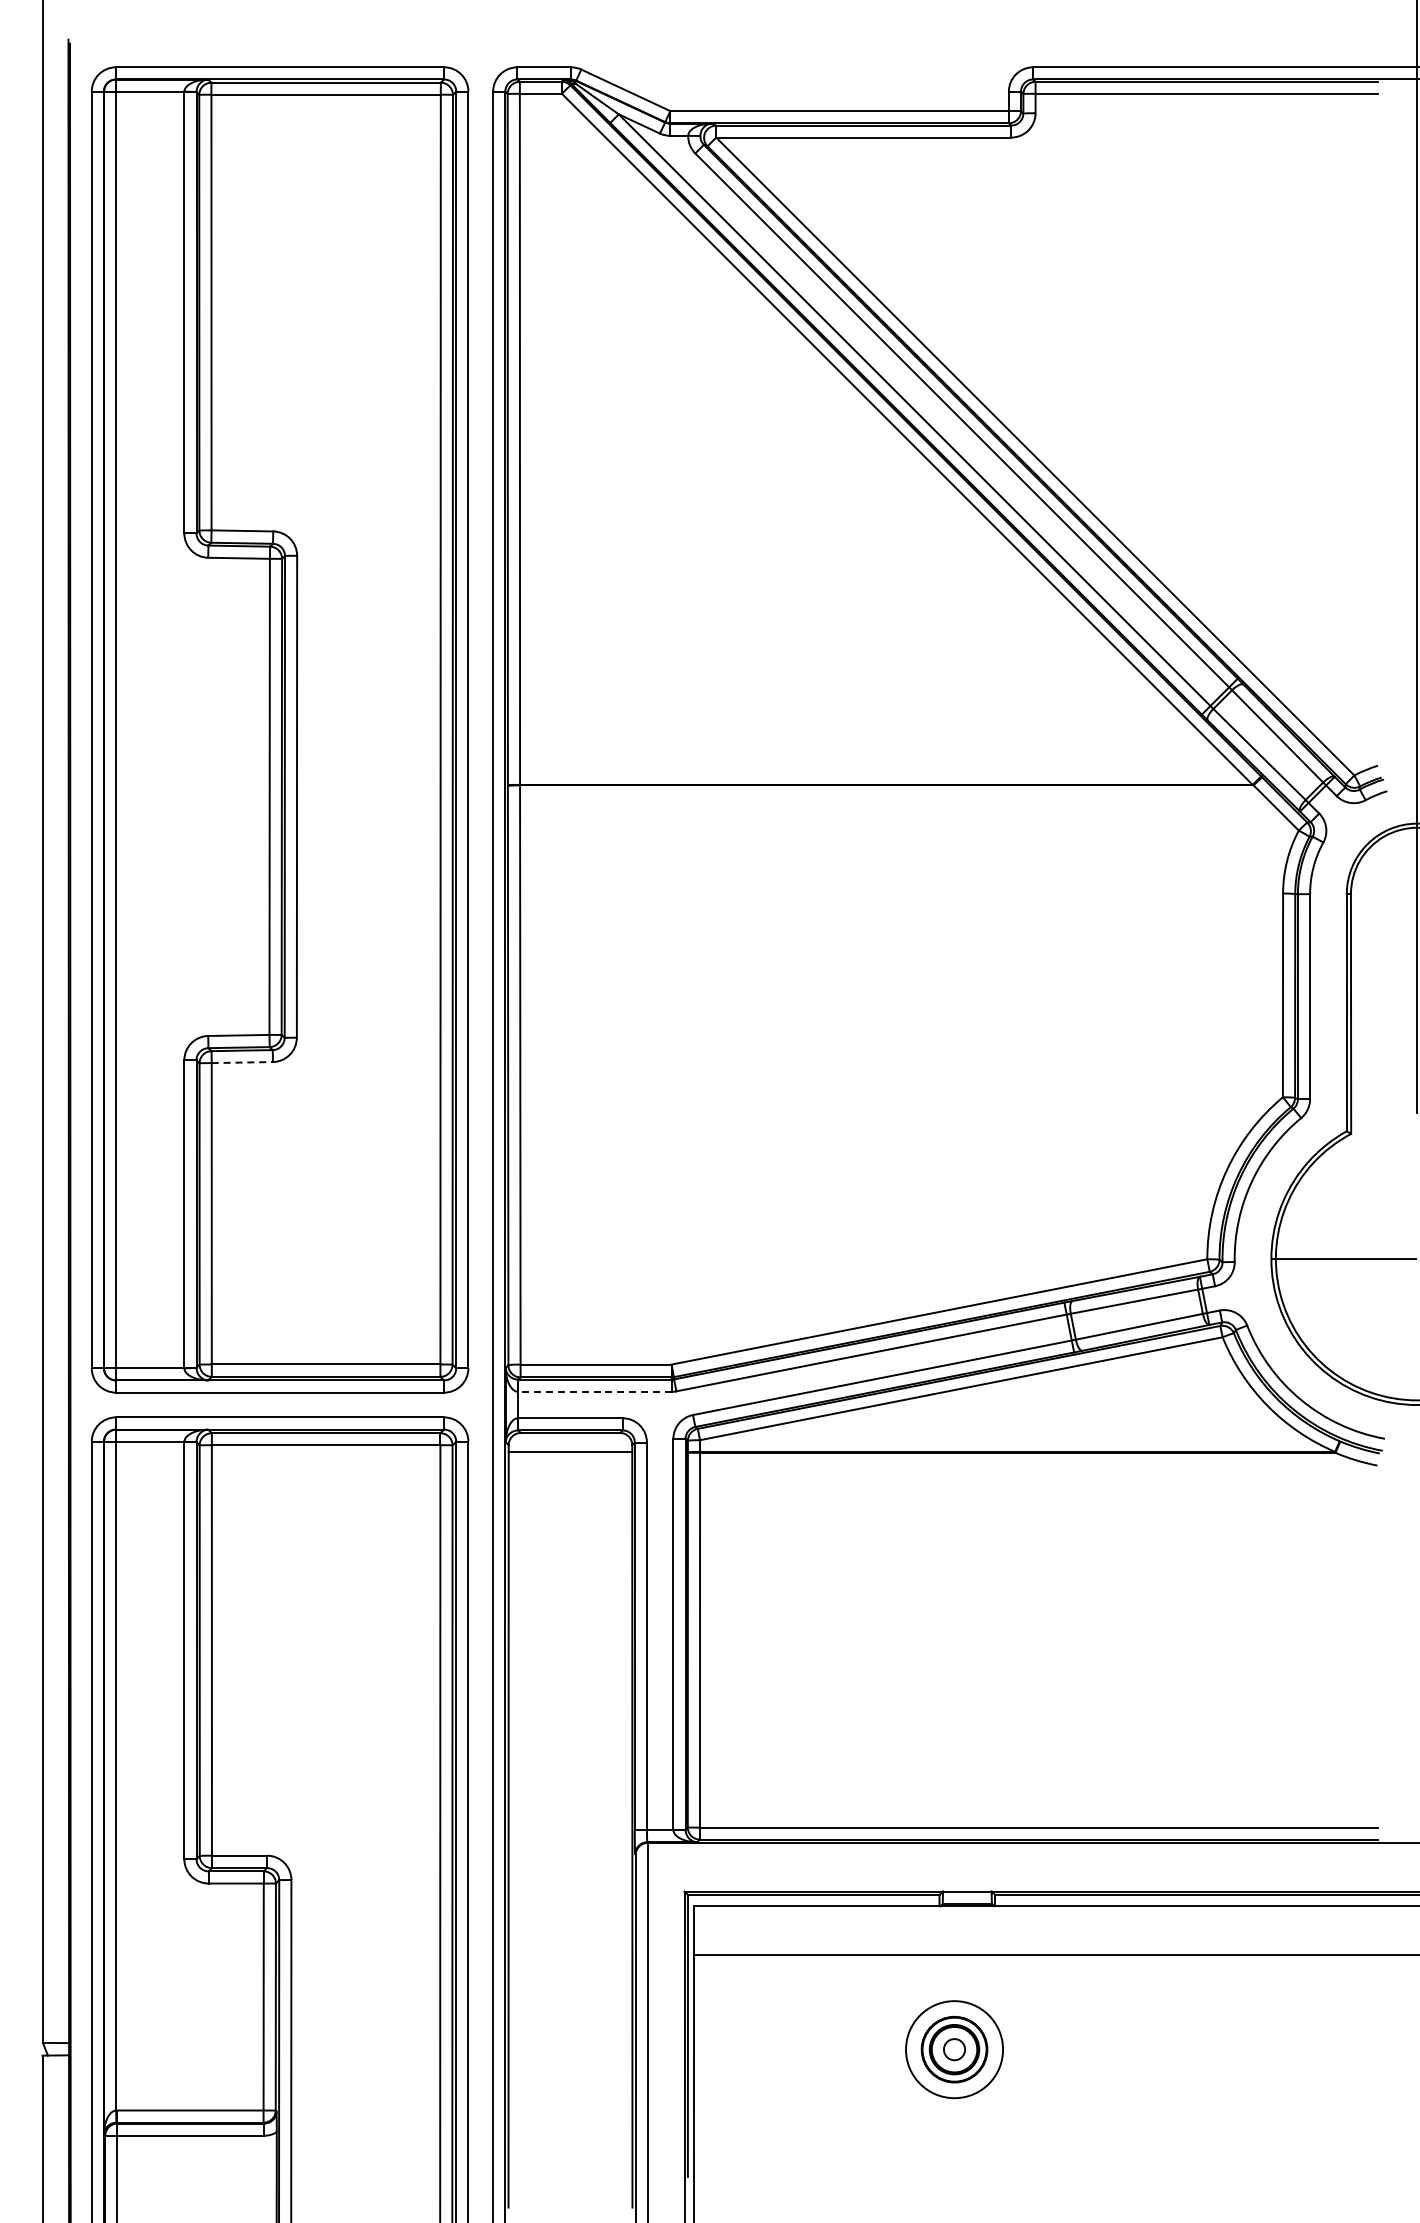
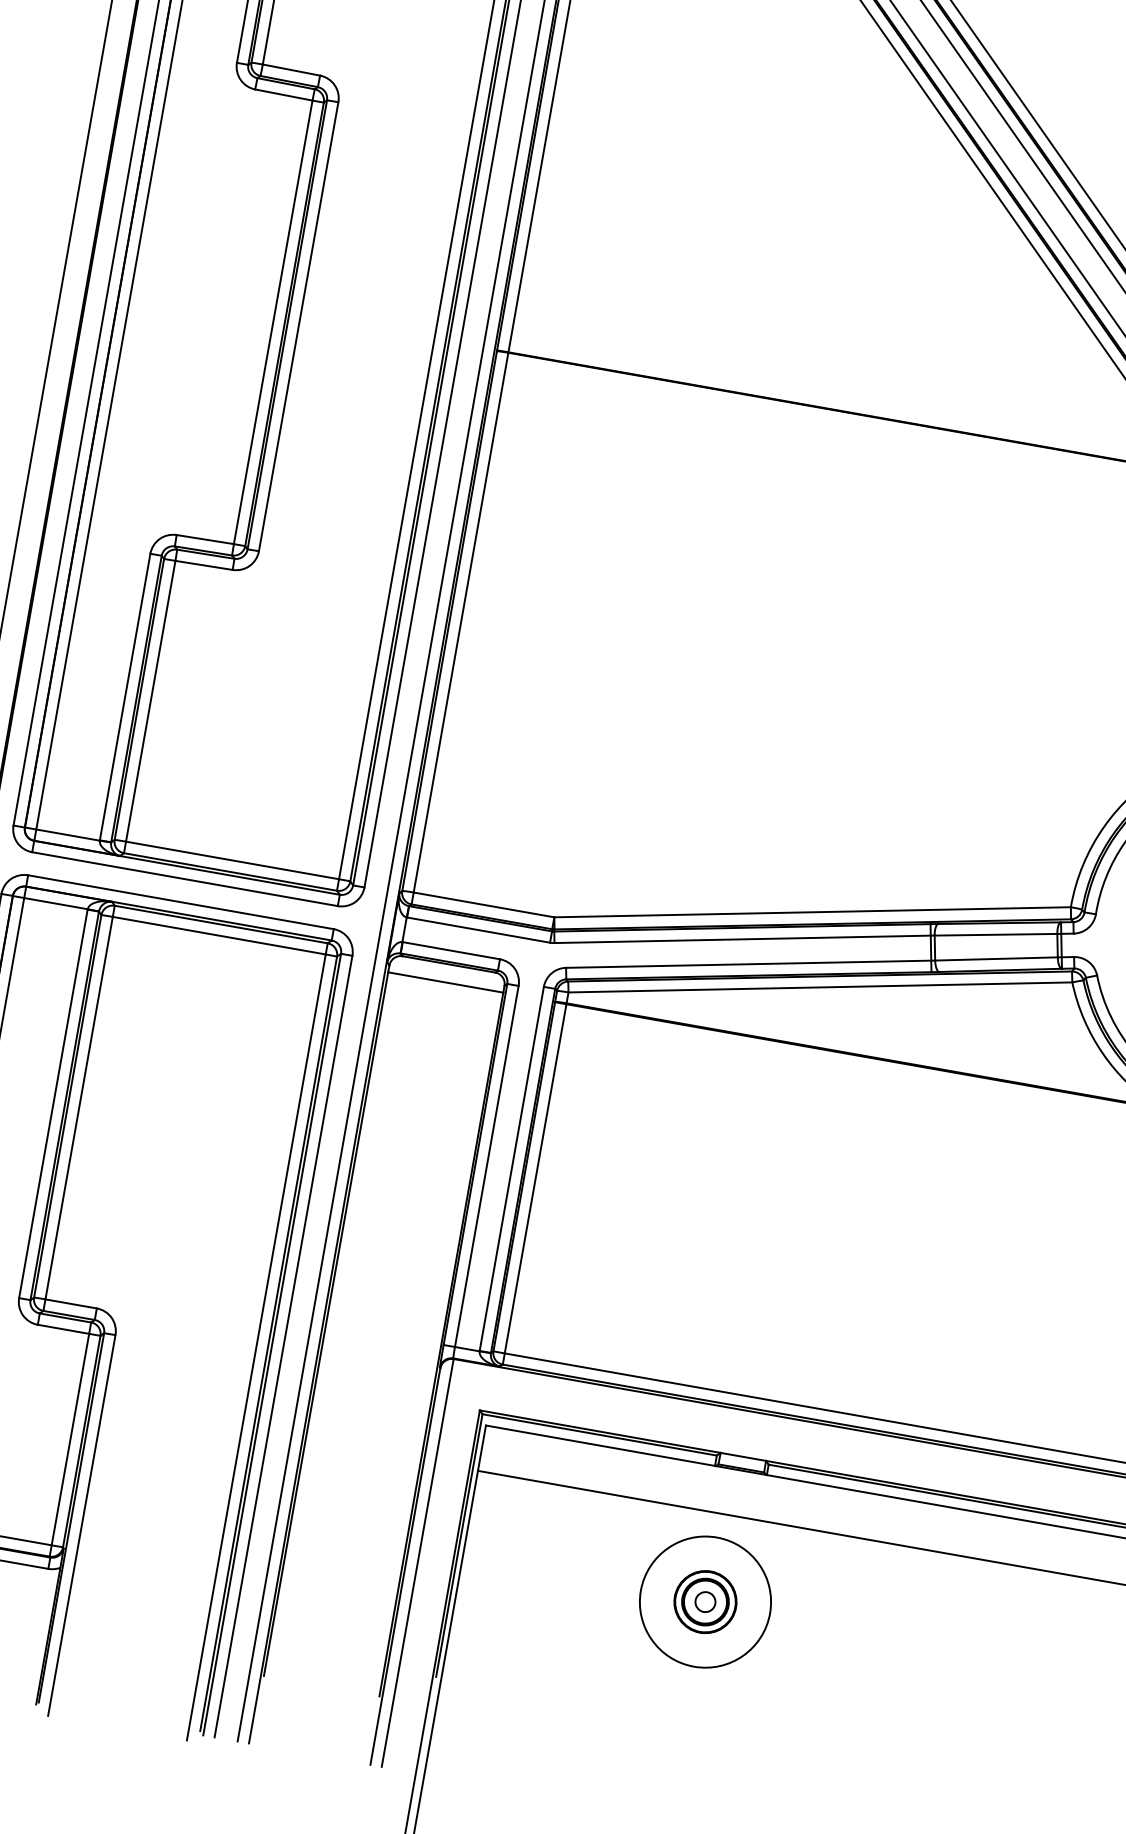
line: (242, 1062) -> (204, 565), dashed -> solid
line: (595, 1391) -> (479, 929), dashed -> solid
circle: (954, 2049) -> (705, 1601), size x1.43

